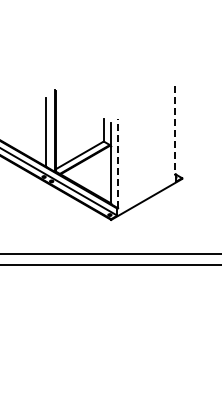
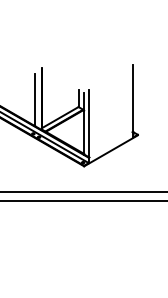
line: (175, 130) -> (132, 98), dashed -> solid
line: (118, 163) -> (89, 123), dashed -> solid

